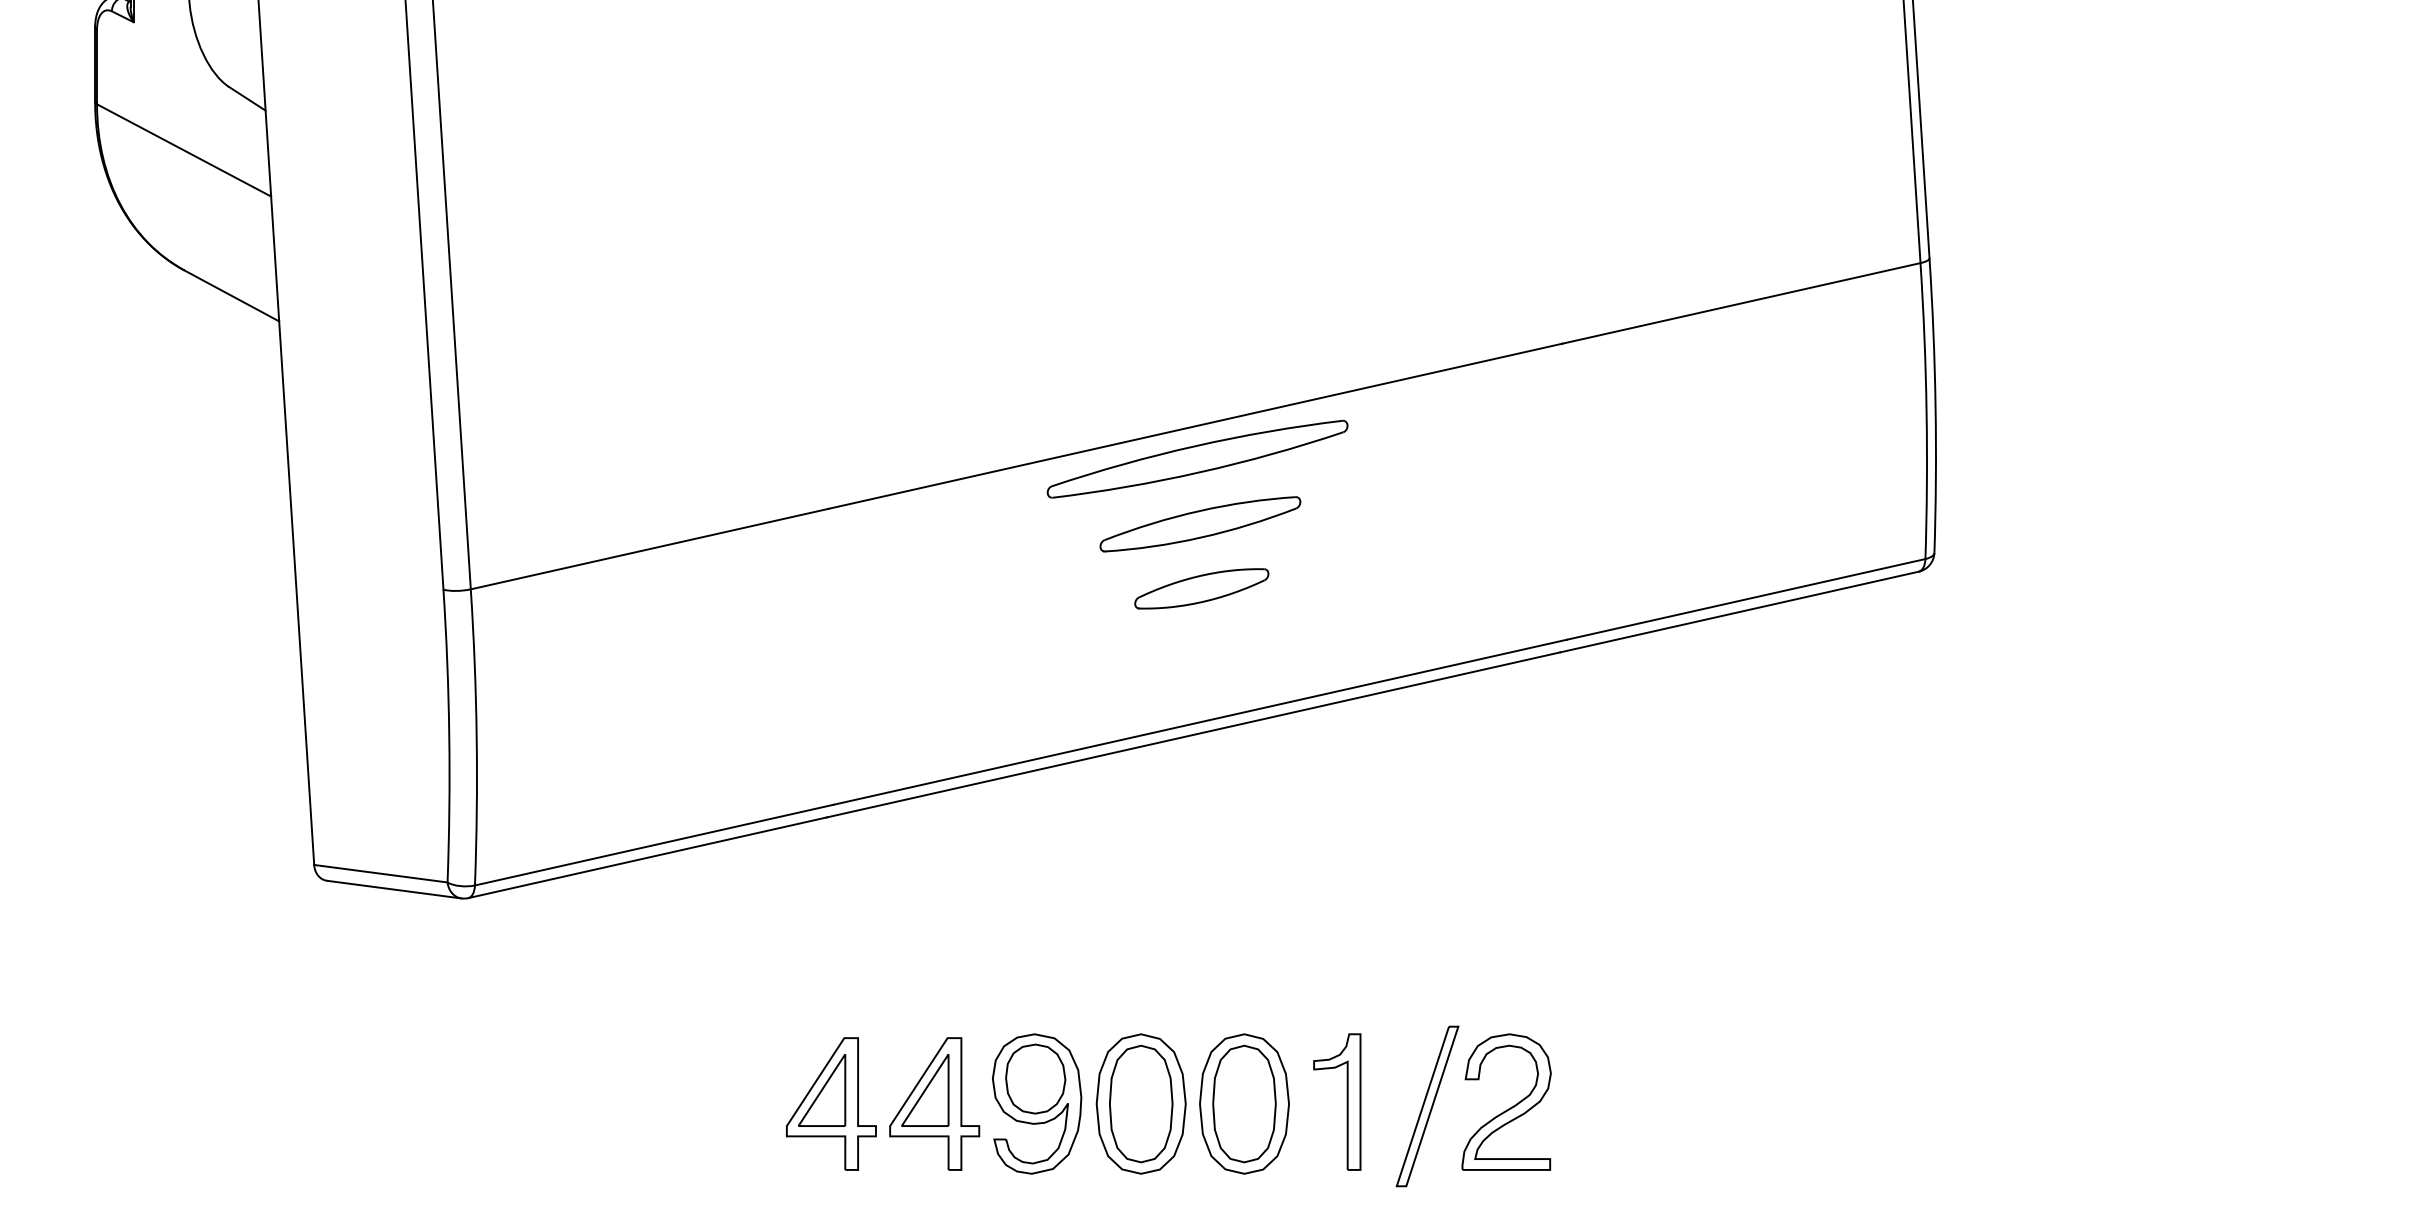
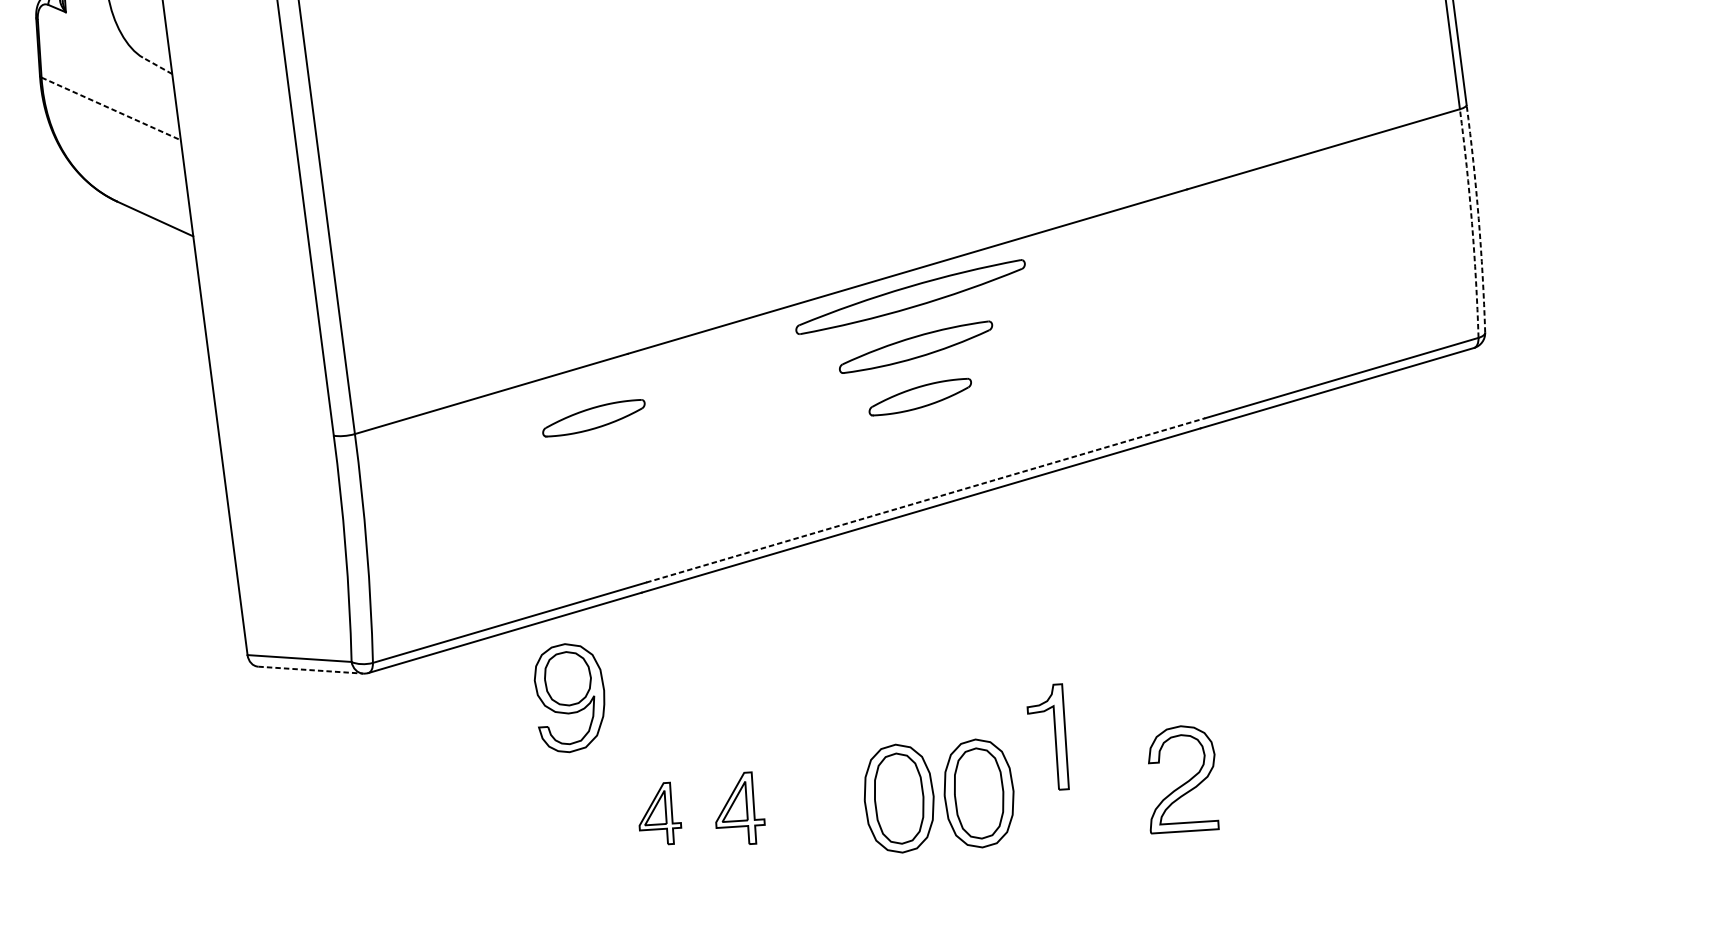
line: (247, 98) -> (157, 65), solid -> dashed
line: (184, 150) -> (111, 108), solid -> dashed
arc: (1935, 405) -> (1478, 218), solid -> dashed
arc: (1926, 411) -> (1471, 223), solid -> dashed
part: (779, 588) -> (593, 417), added
line: (1200, 722) -> (925, 500), solid -> dashed
line: (394, 889) -> (310, 670), solid -> dashed
part: (1346, 1101) -> (1054, 736), moved
part: (831, 1103) -> (659, 813), size x0.6
part: (934, 1103) -> (739, 808), size x0.7
part: (1037, 1103) -> (570, 697), moved
part: (1427, 1106) -> (1120, 786), removed

